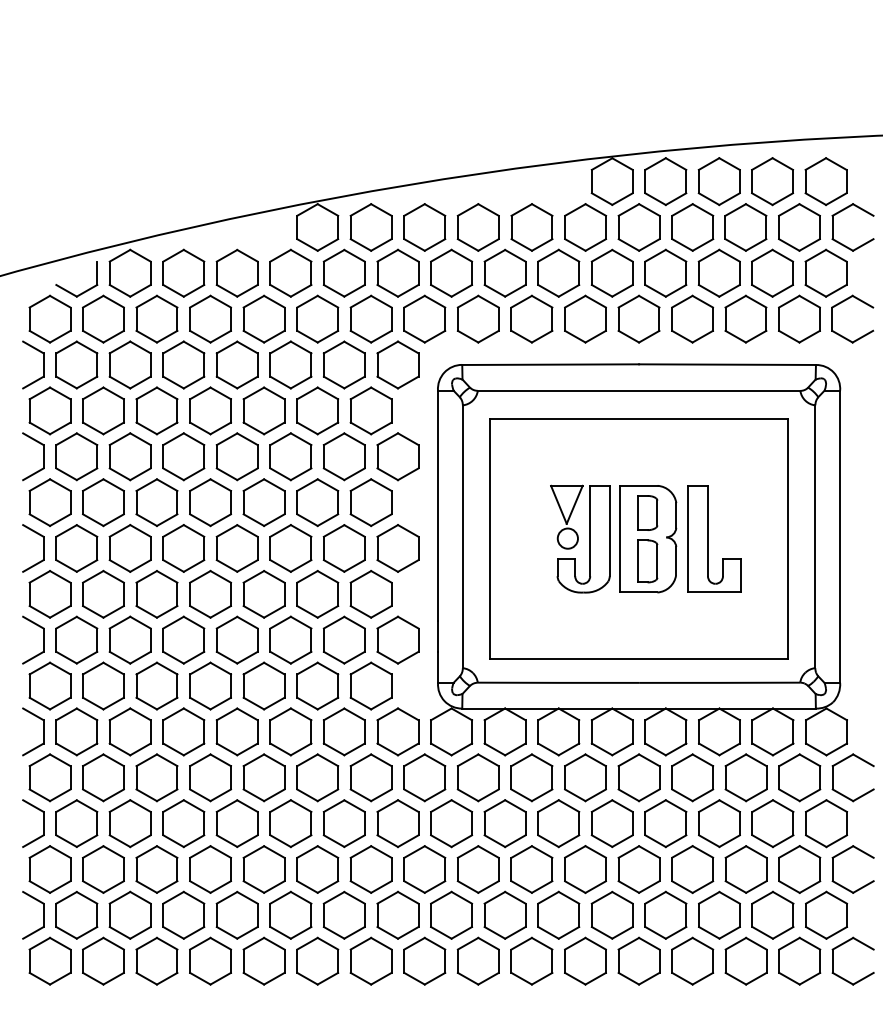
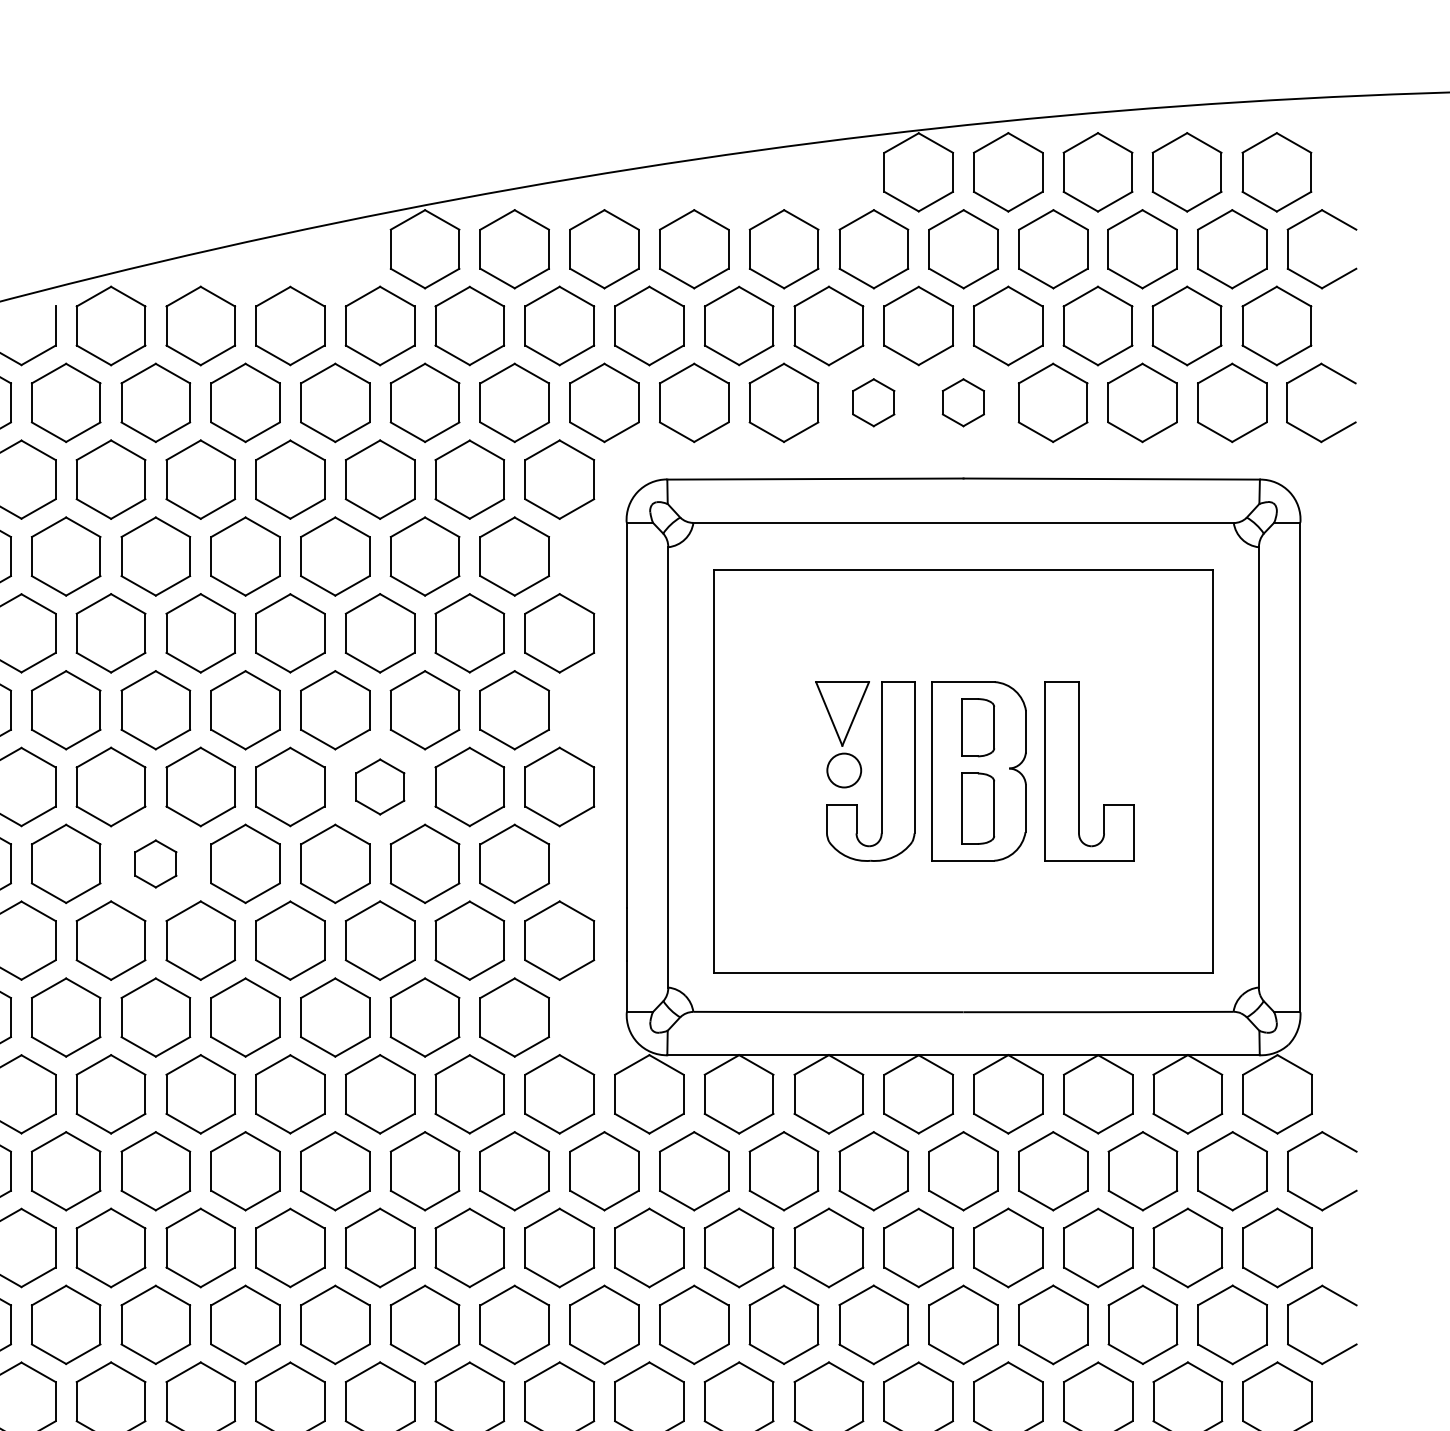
part: (585, 318) -> (873, 401), size x0.6
part: (638, 318) -> (962, 401), size x0.6
part: (290, 548) -> (379, 787), size x0.7
part: (156, 594) -> (155, 864), size x0.6

